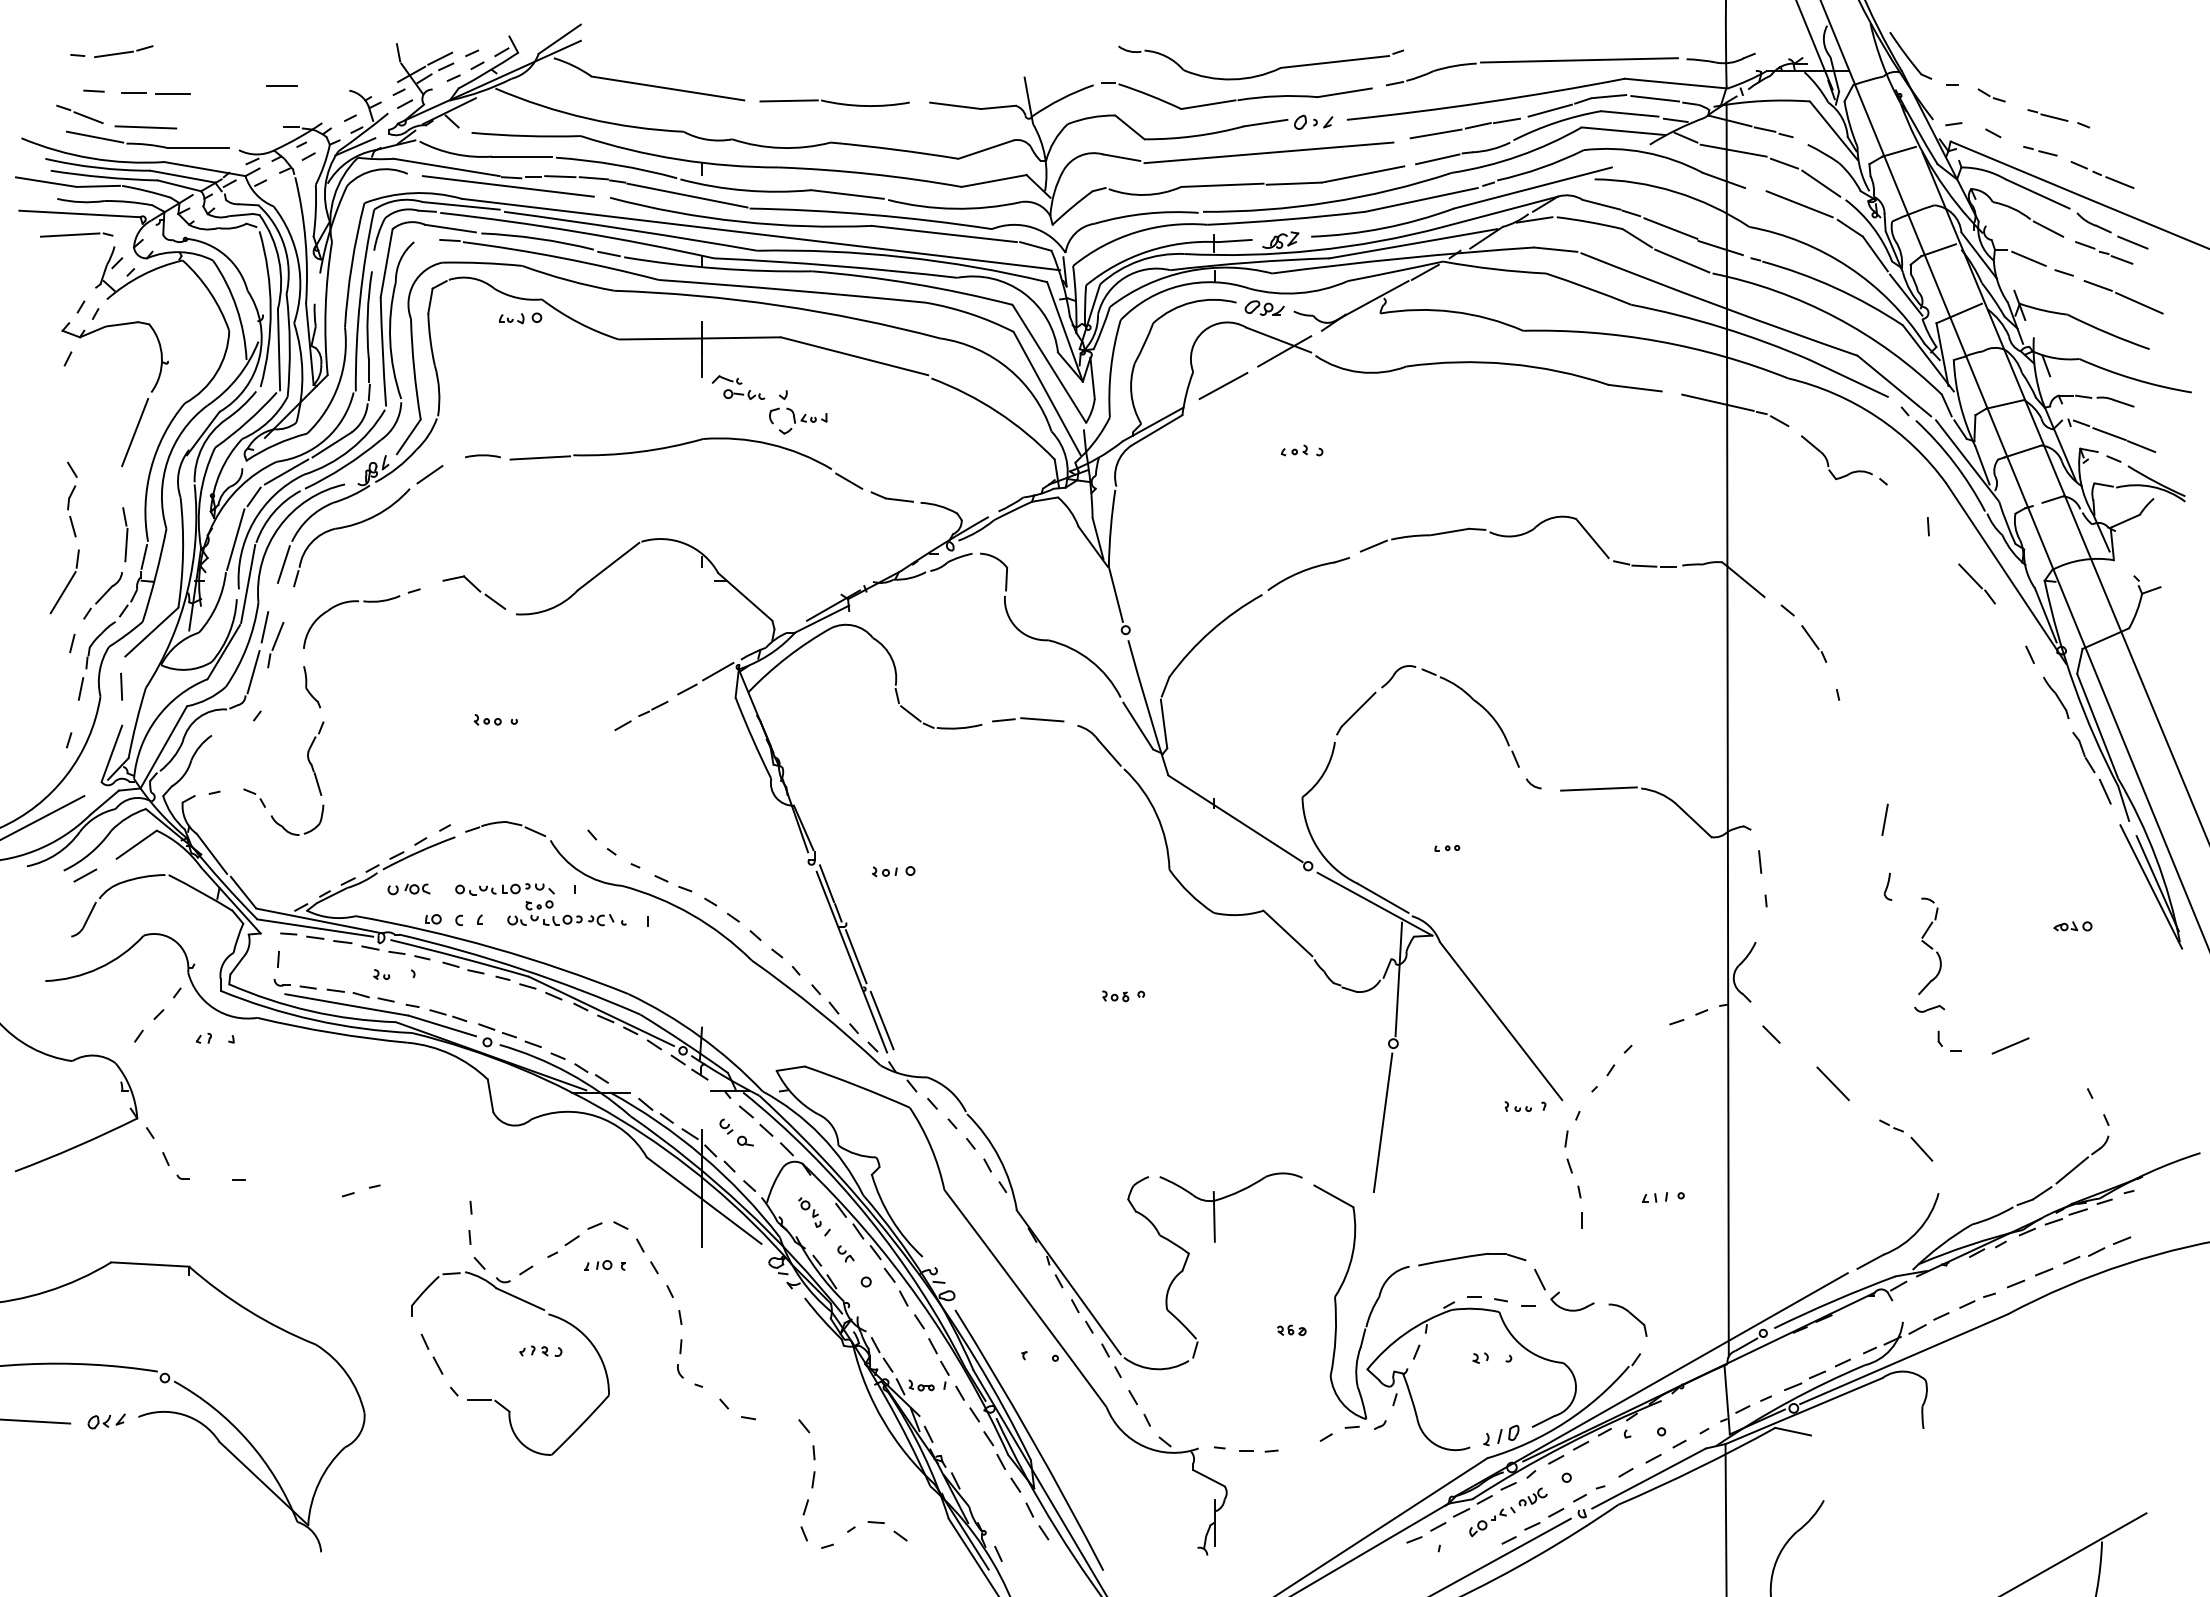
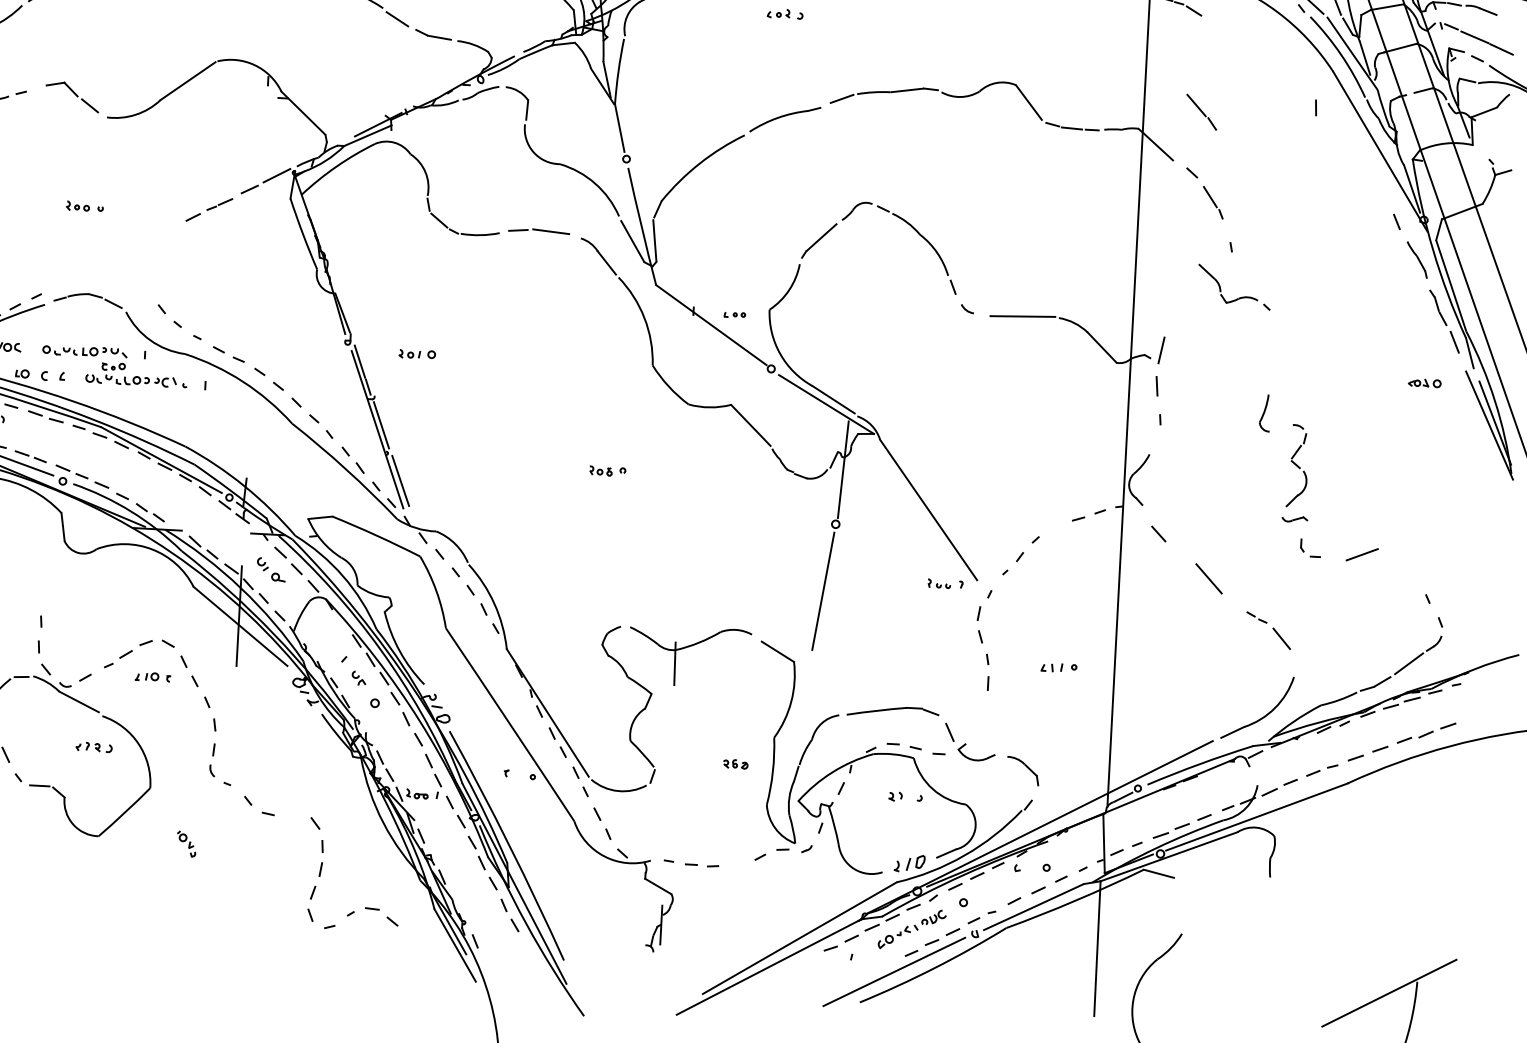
part: (1849, 472) -> (1238, 297), moved
part: (1976, 583) -> (1201, 111), moved
line: (1884, 819) -> (1161, 350), moved
part: (1447, 848) -> (735, 315), moved
part: (1887, 886) -> (1264, 413), size x1.6
part: (2072, 926) -> (1424, 383), moved
part: (809, 1212) -> (186, 844), moved

